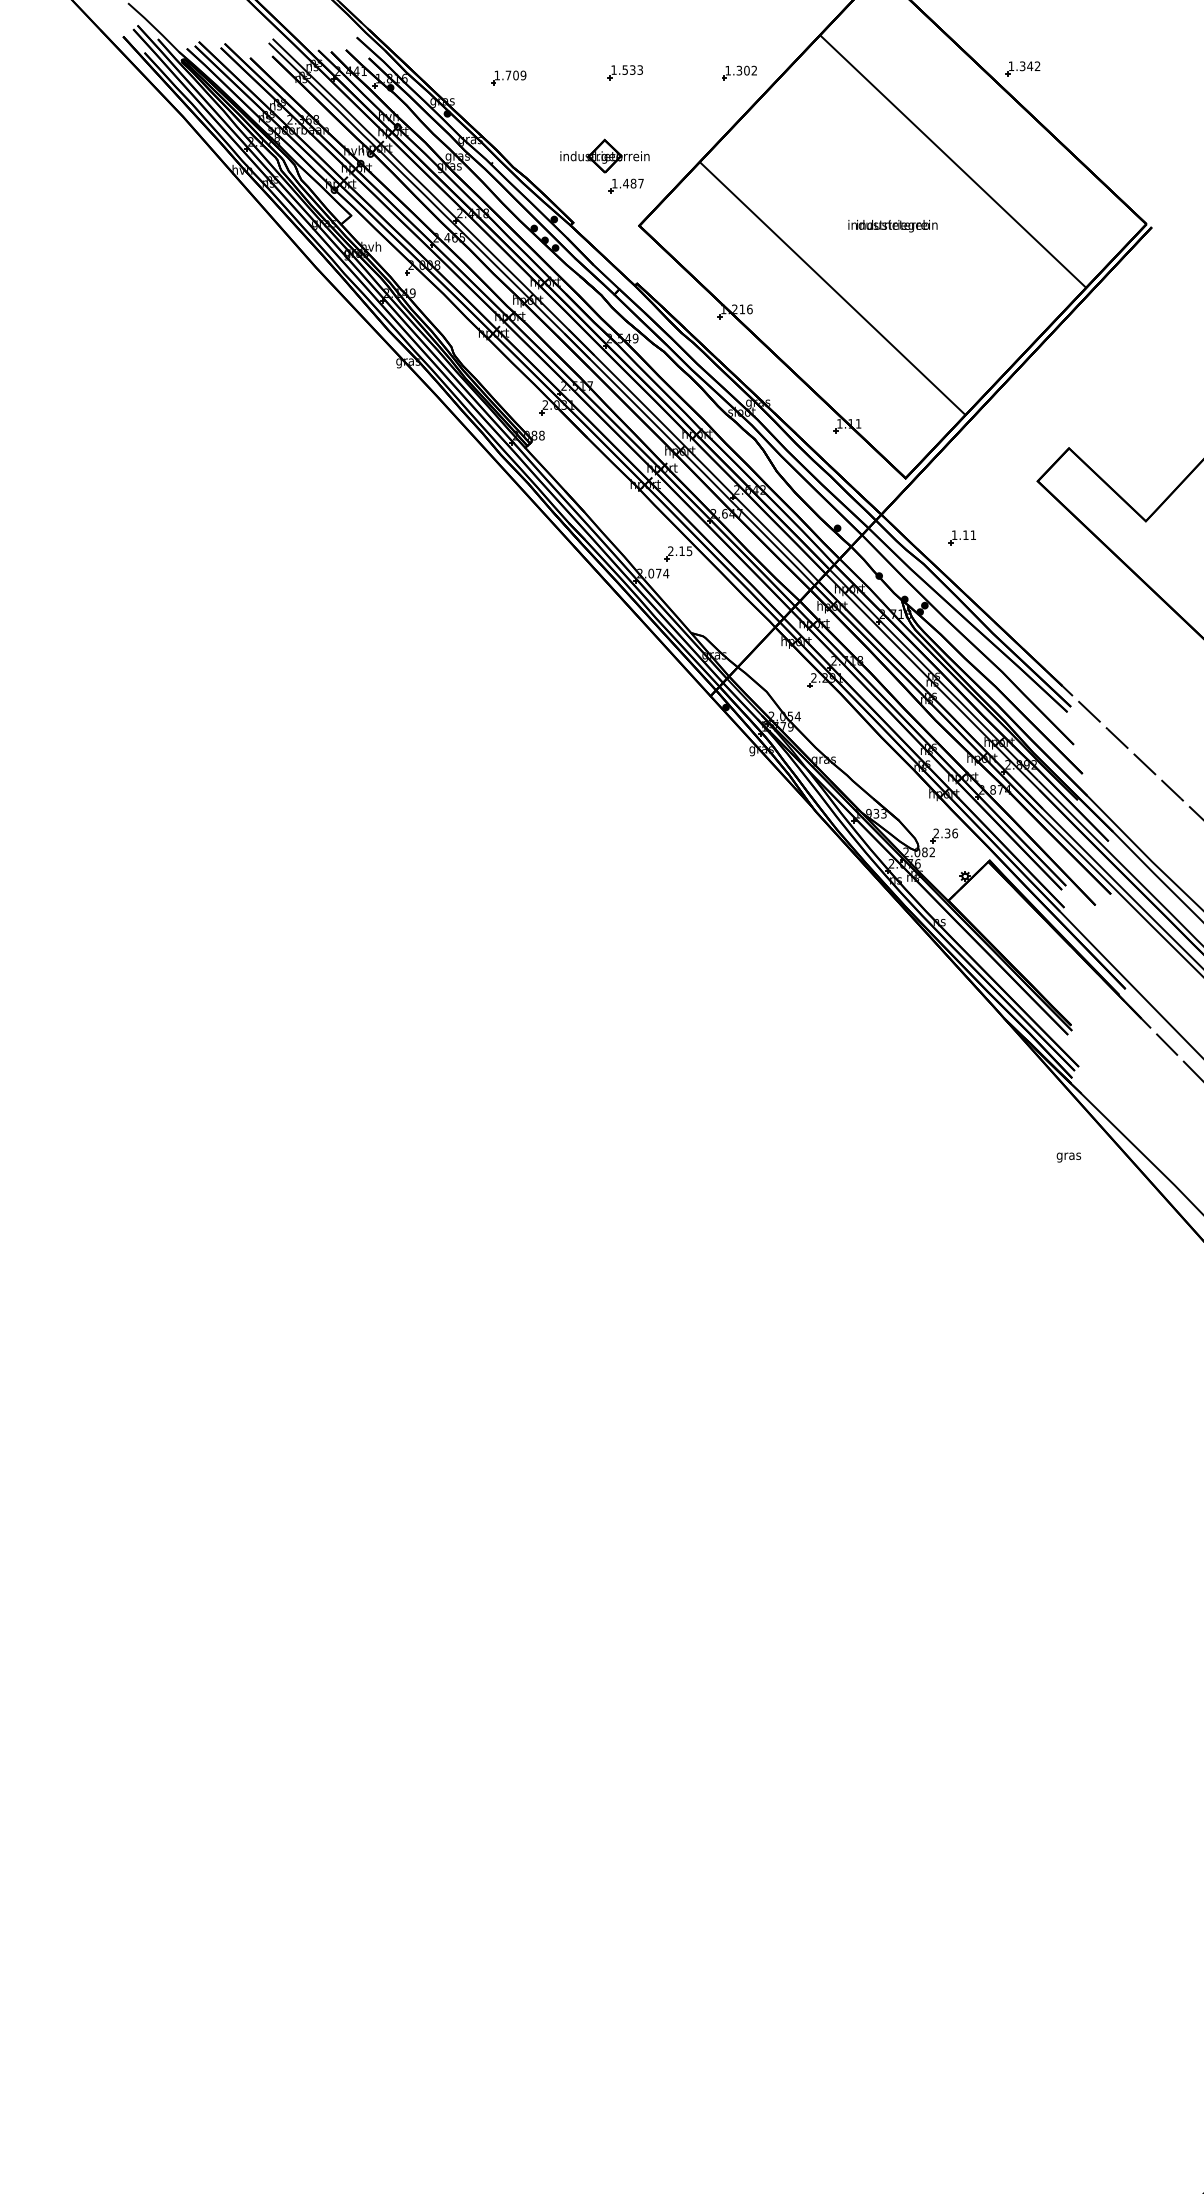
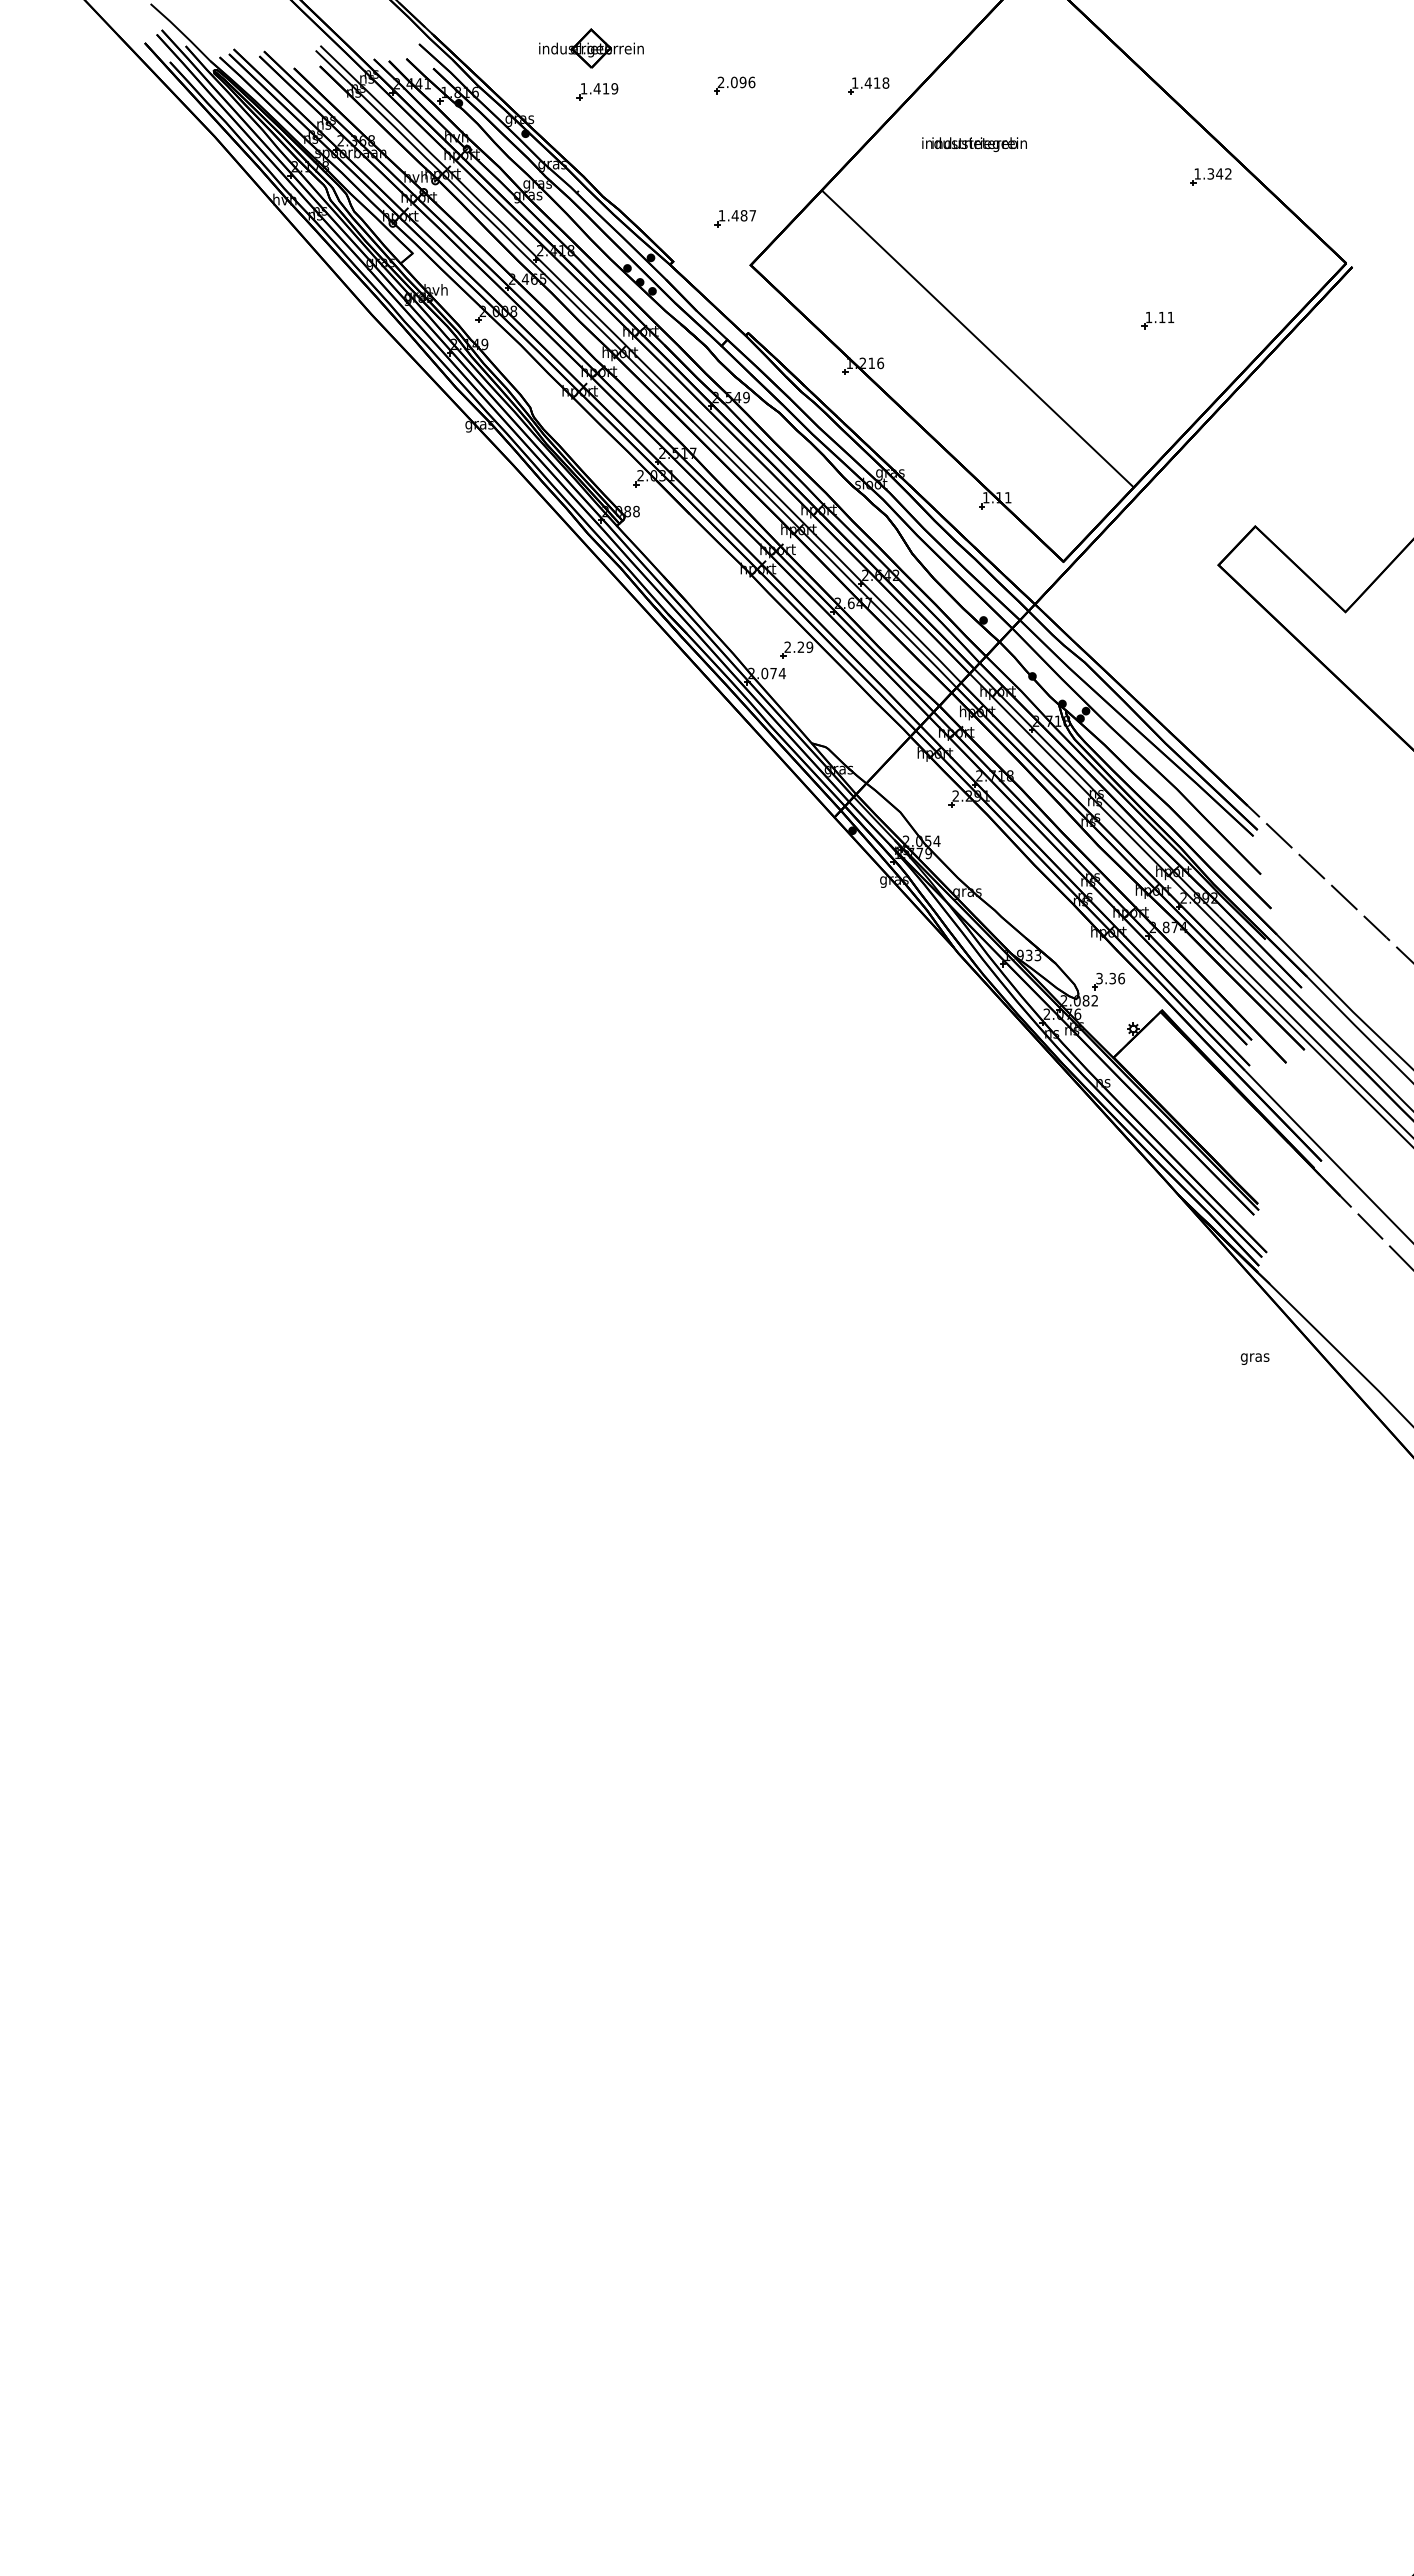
part: (1022, 68) -> (1210, 176), moved
text: (627, 70) -> (736, 82), 1.533 -> 2.096
text: (746, 70) -> (876, 82), 1.302 -> 1.418
text: (512, 75) -> (601, 88), 1.709 -> 1.419
part: (604, 156) -> (591, 48), moved
line: (953, 161) -> (1119, 189), removed
text: (892, 226) -> (974, 144), moved
part: (961, 537) -> (1157, 320), moved
text: (685, 550) -> (805, 646), 2.15 -> 2.29
text: (936, 833) -> (1099, 978), 2.36 -> 3.36

